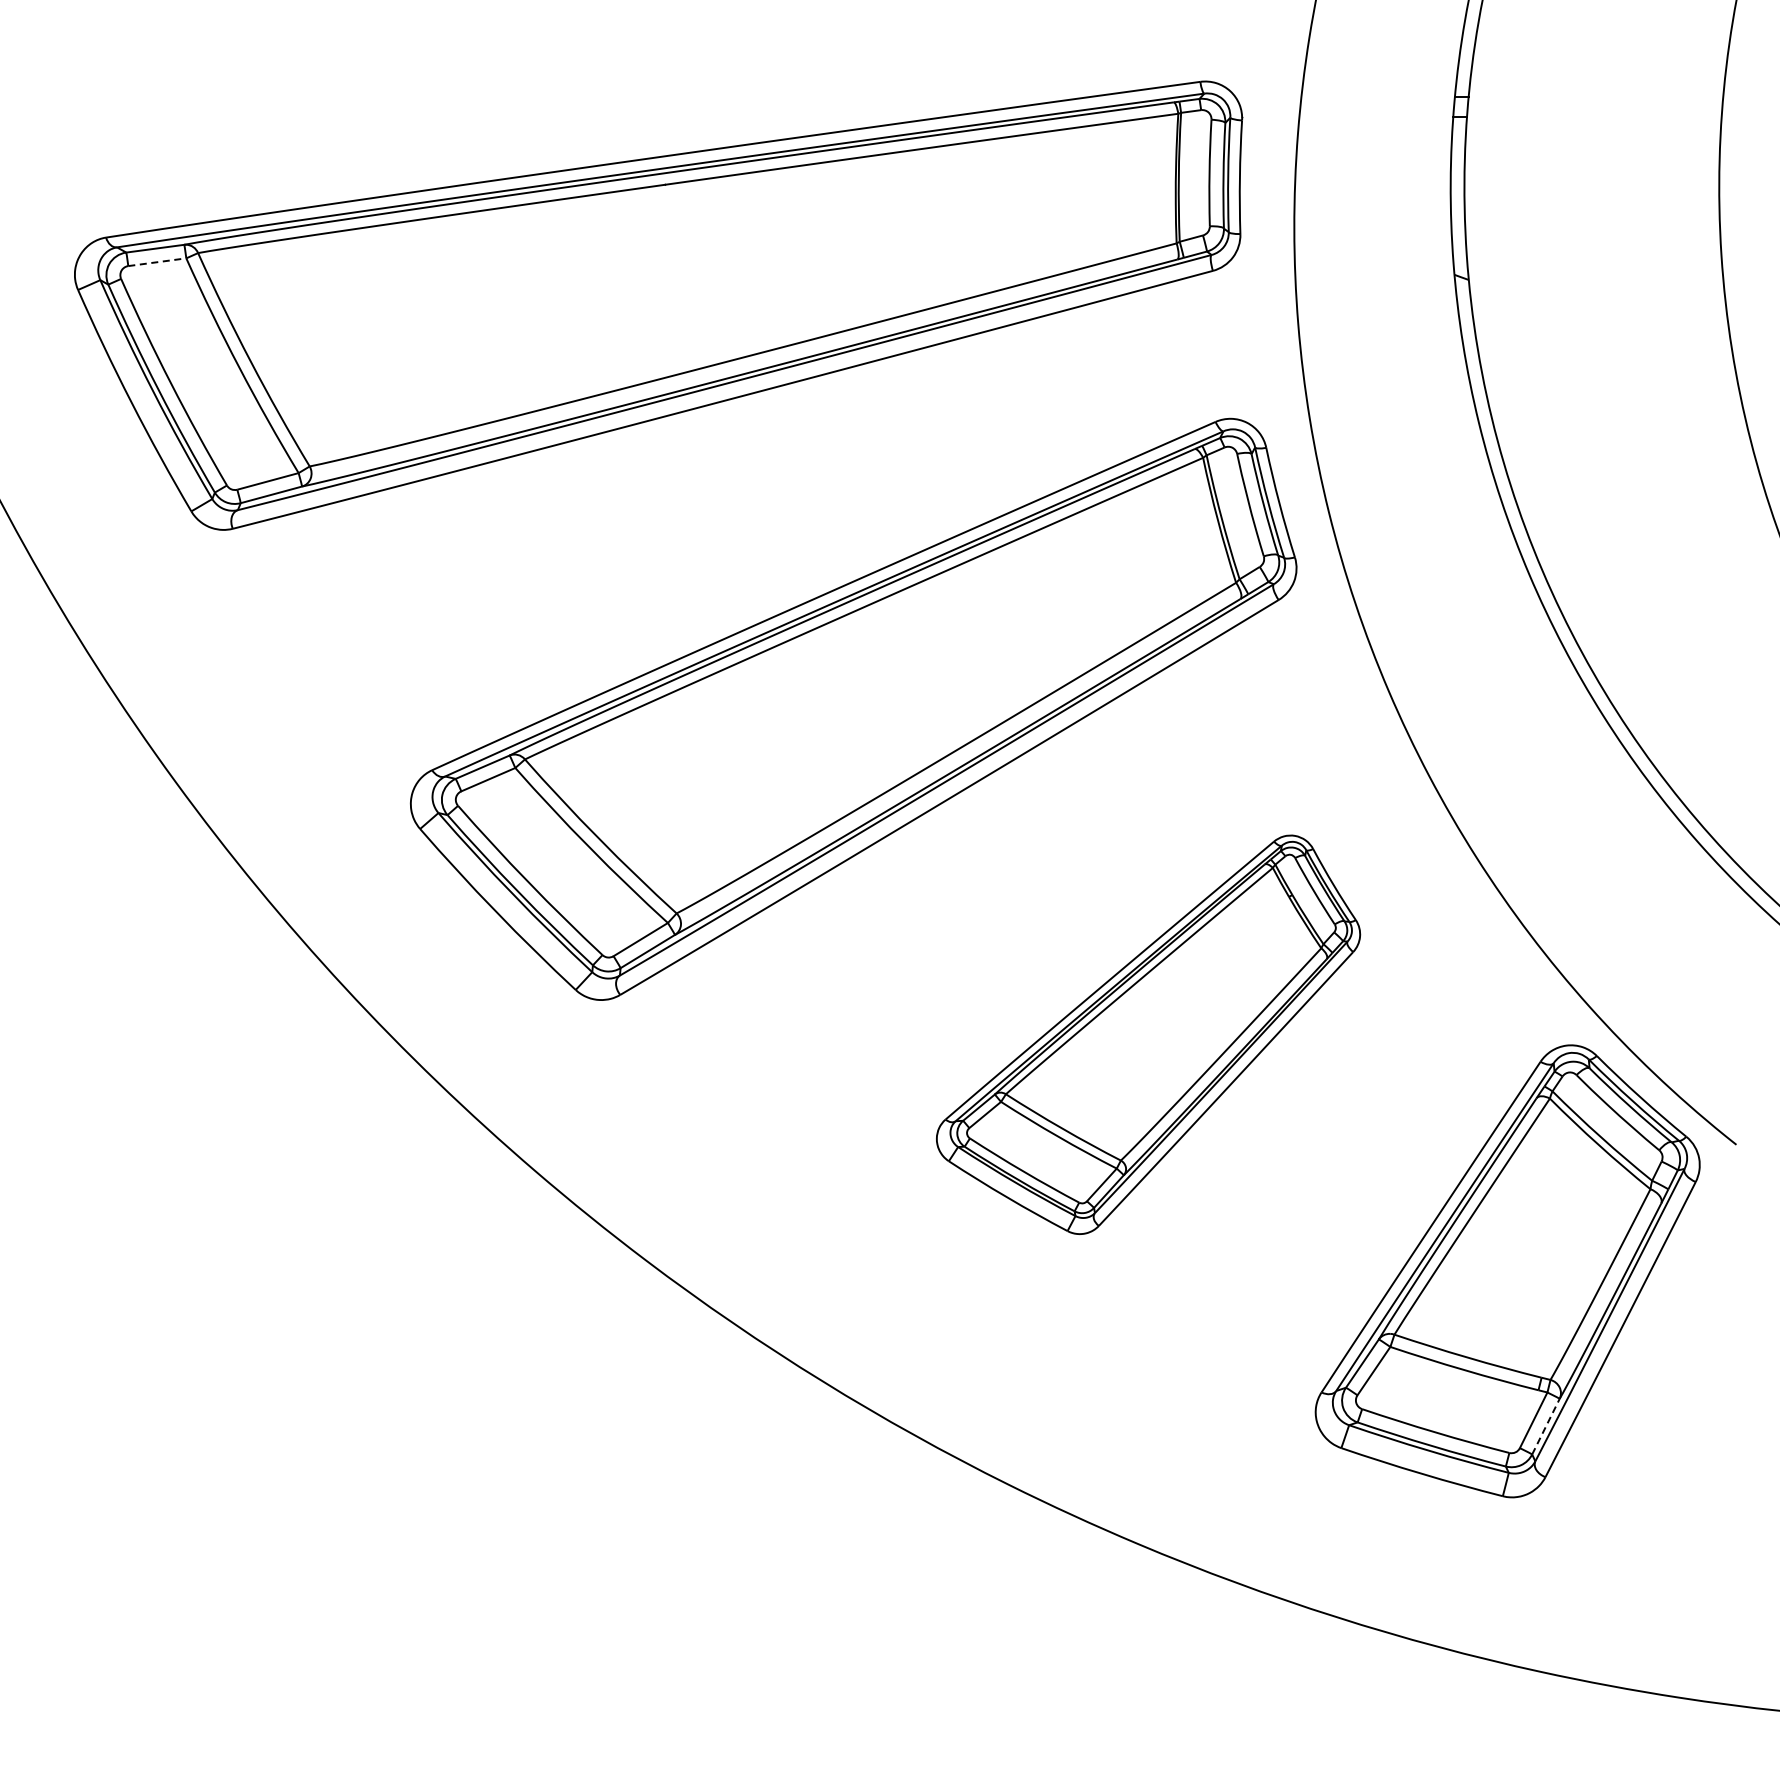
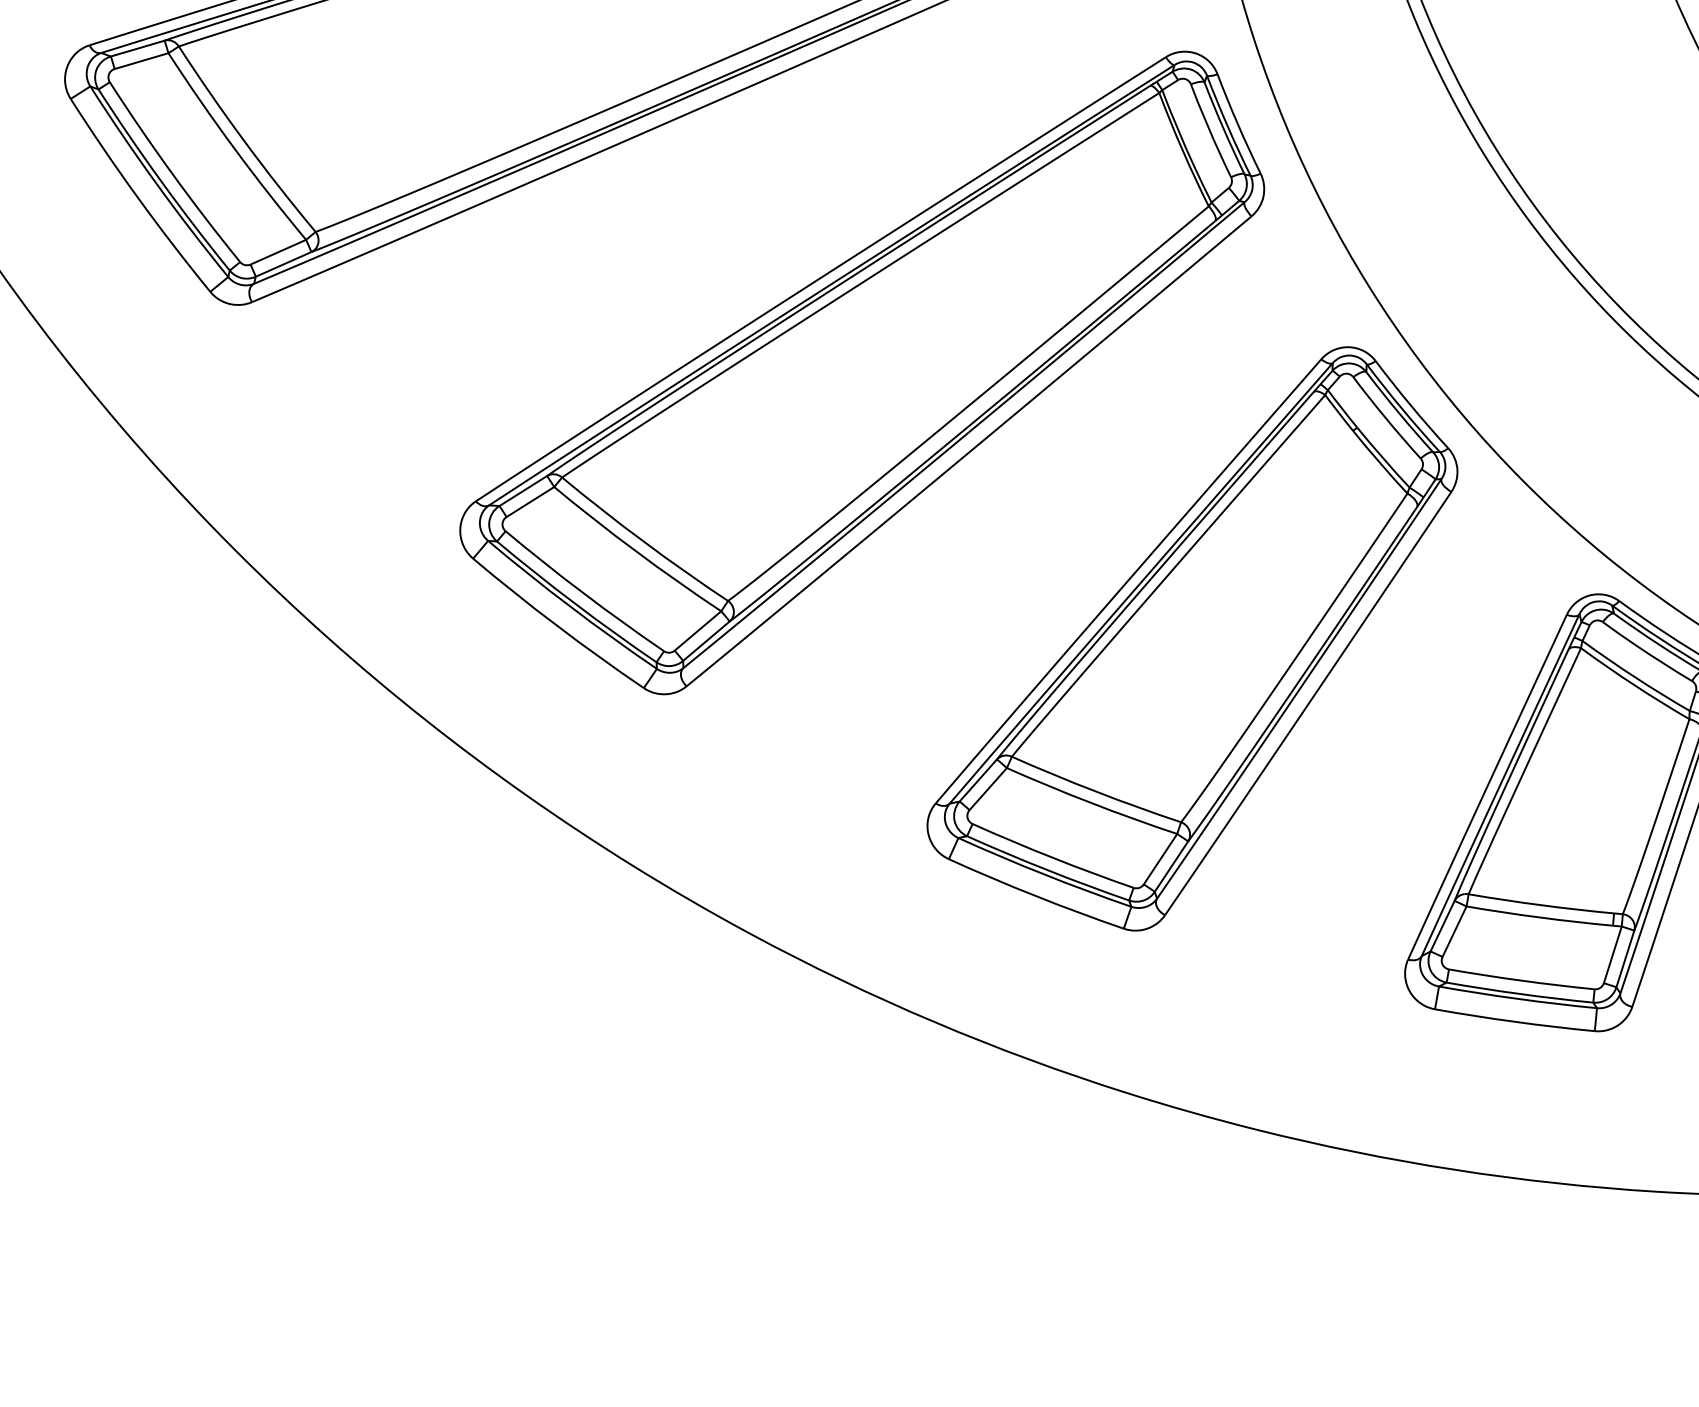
line: (157, 262) -> (141, 61), dashed -> solid
part: (1148, 1034) -> (1192, 646), size x1.43
line: (1546, 1426) -> (1625, 958), dashed -> solid

